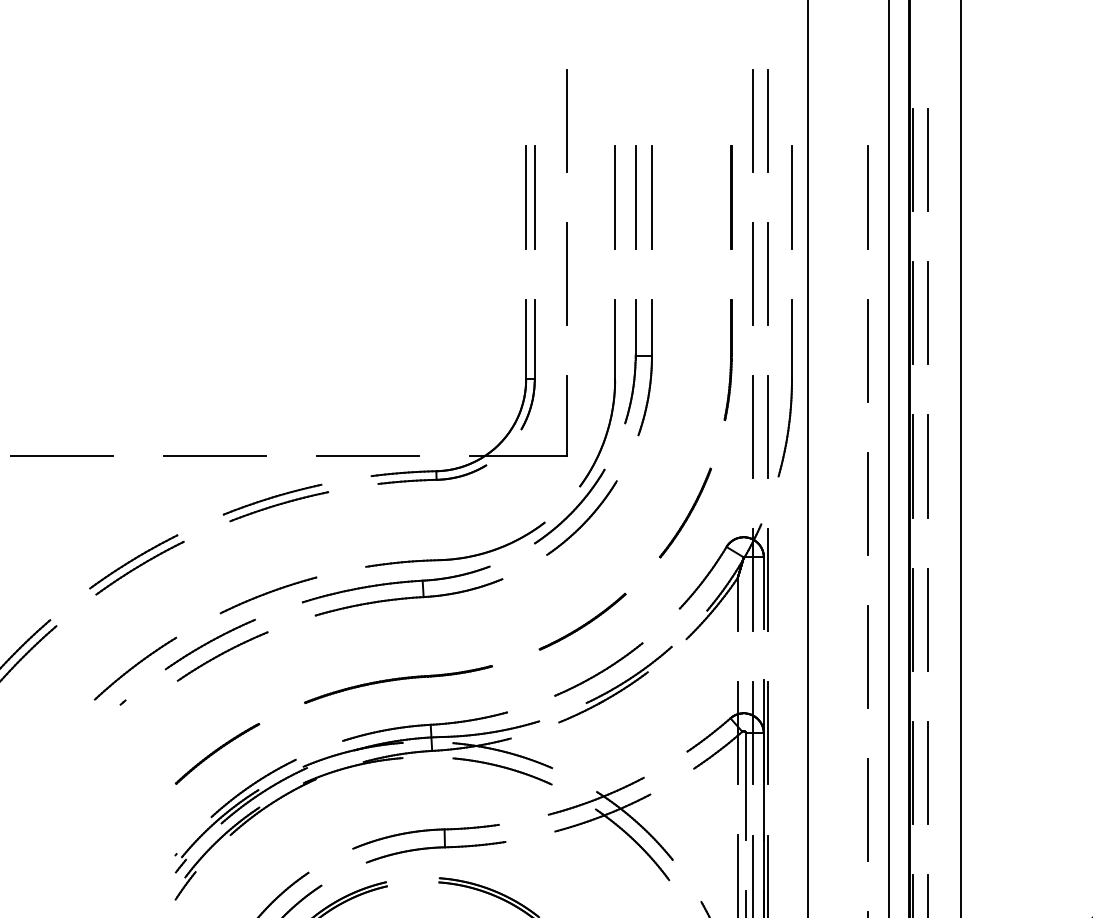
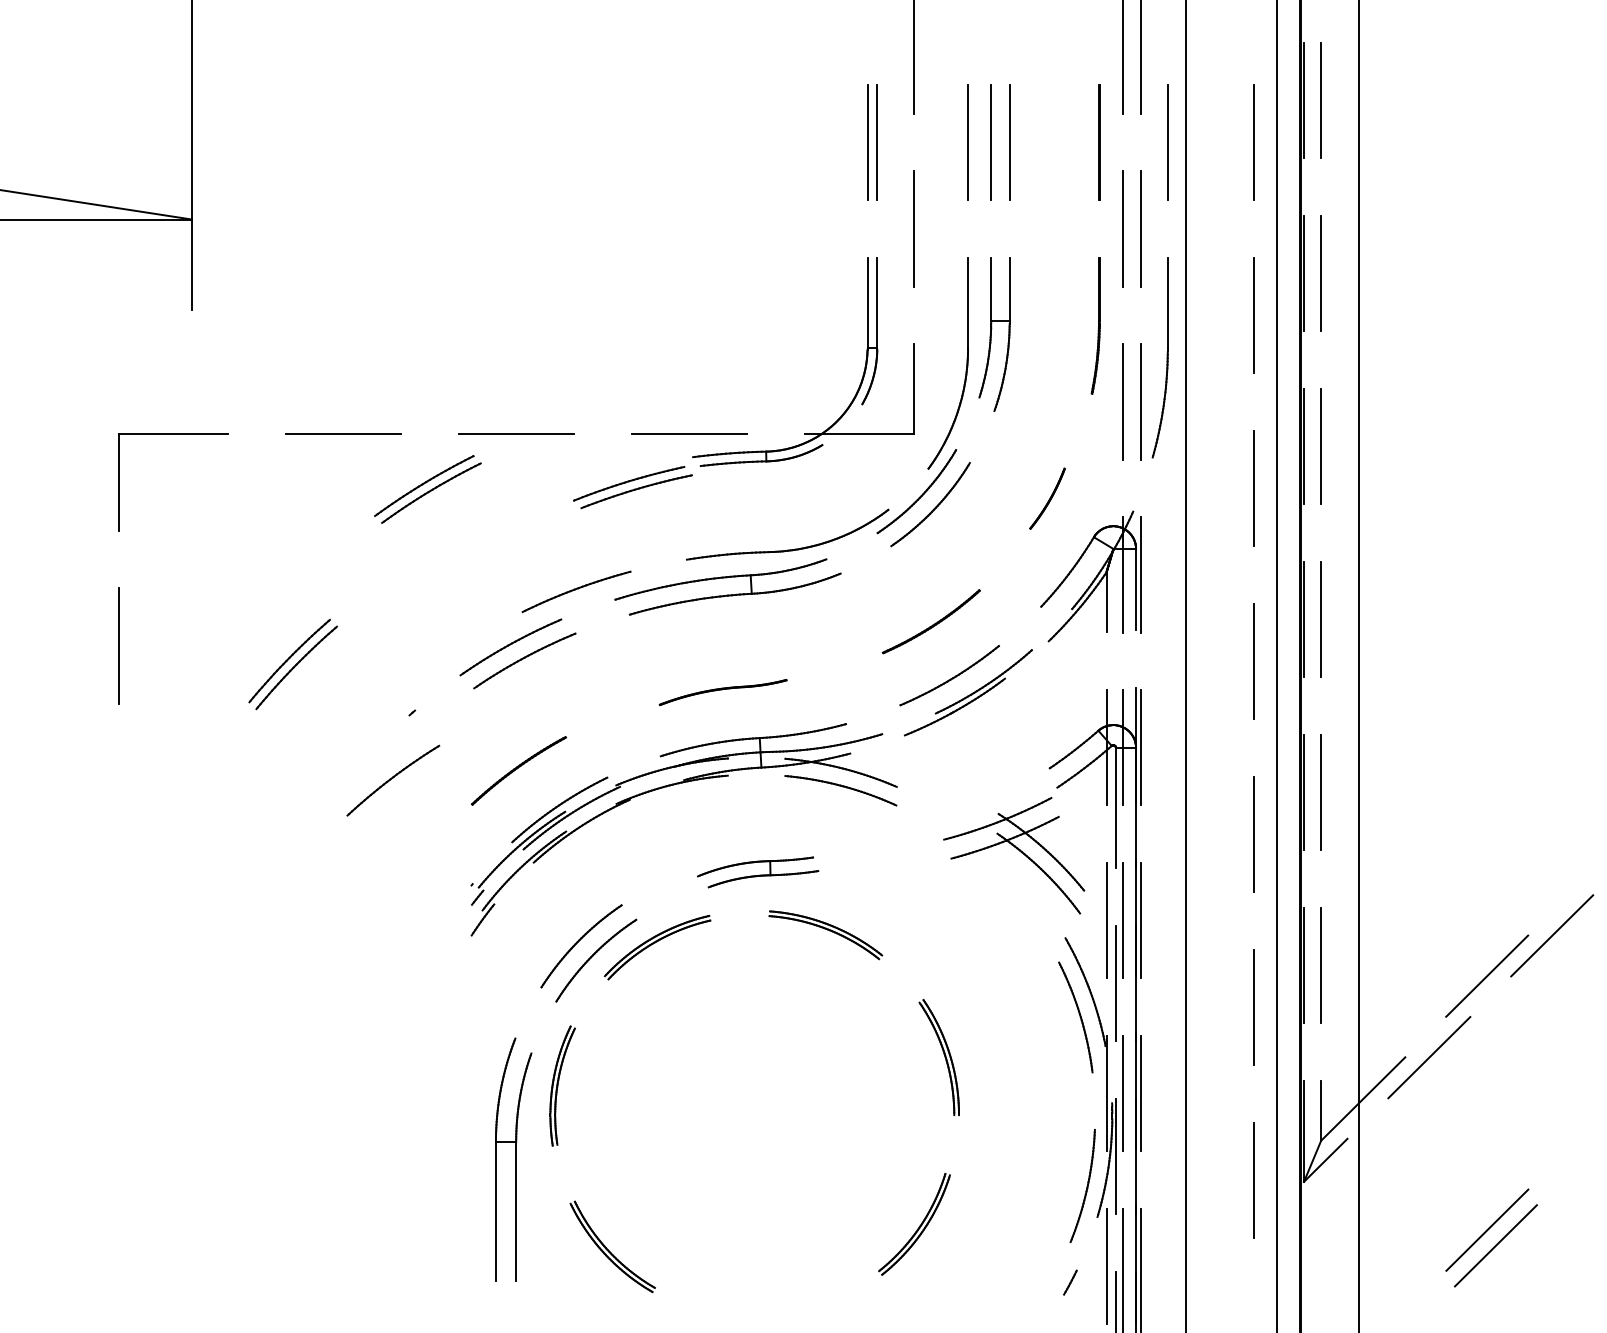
part: (275, 502) -> (632, 487), moved
part: (685, 512) -> (1047, 498), size x0.6
part: (136, 564) -> (427, 489), moved
part: (135, 668) -> (393, 780), moved
part: (397, 684) -> (722, 692), size x0.6
part: (612, 823) -> (1016, 849), moved
part: (428, 843) -> (757, 872), size x0.7

